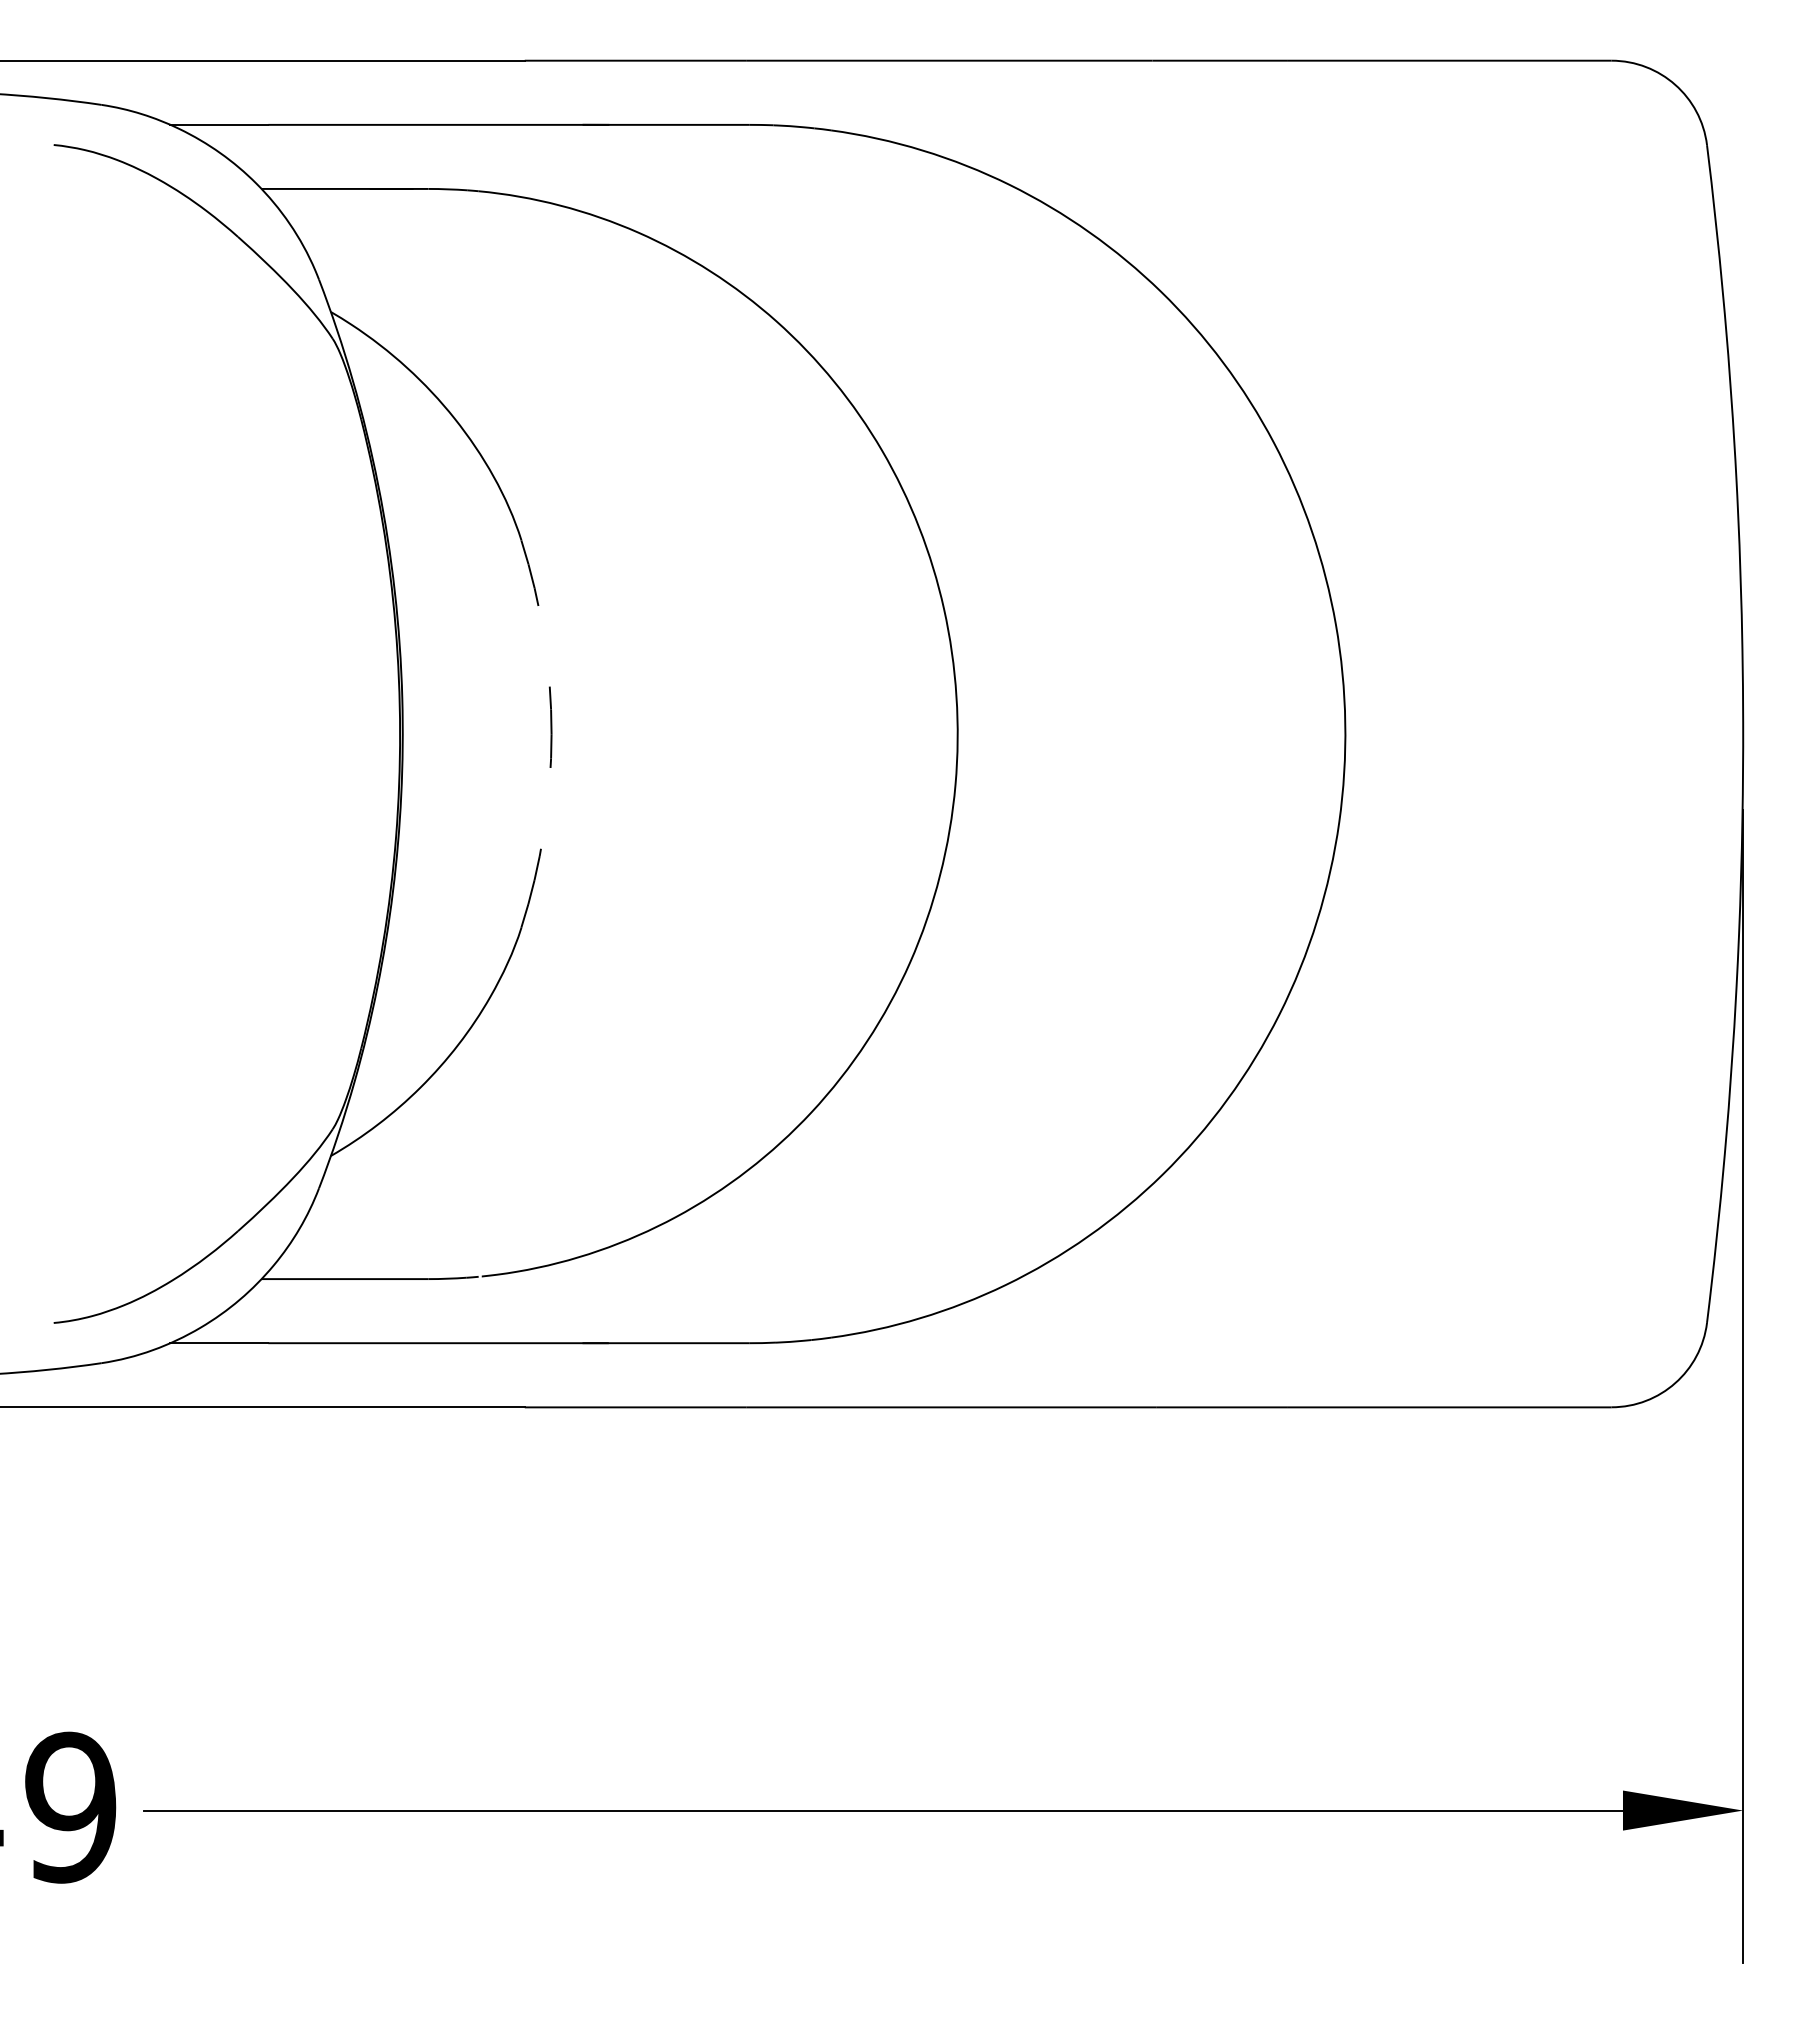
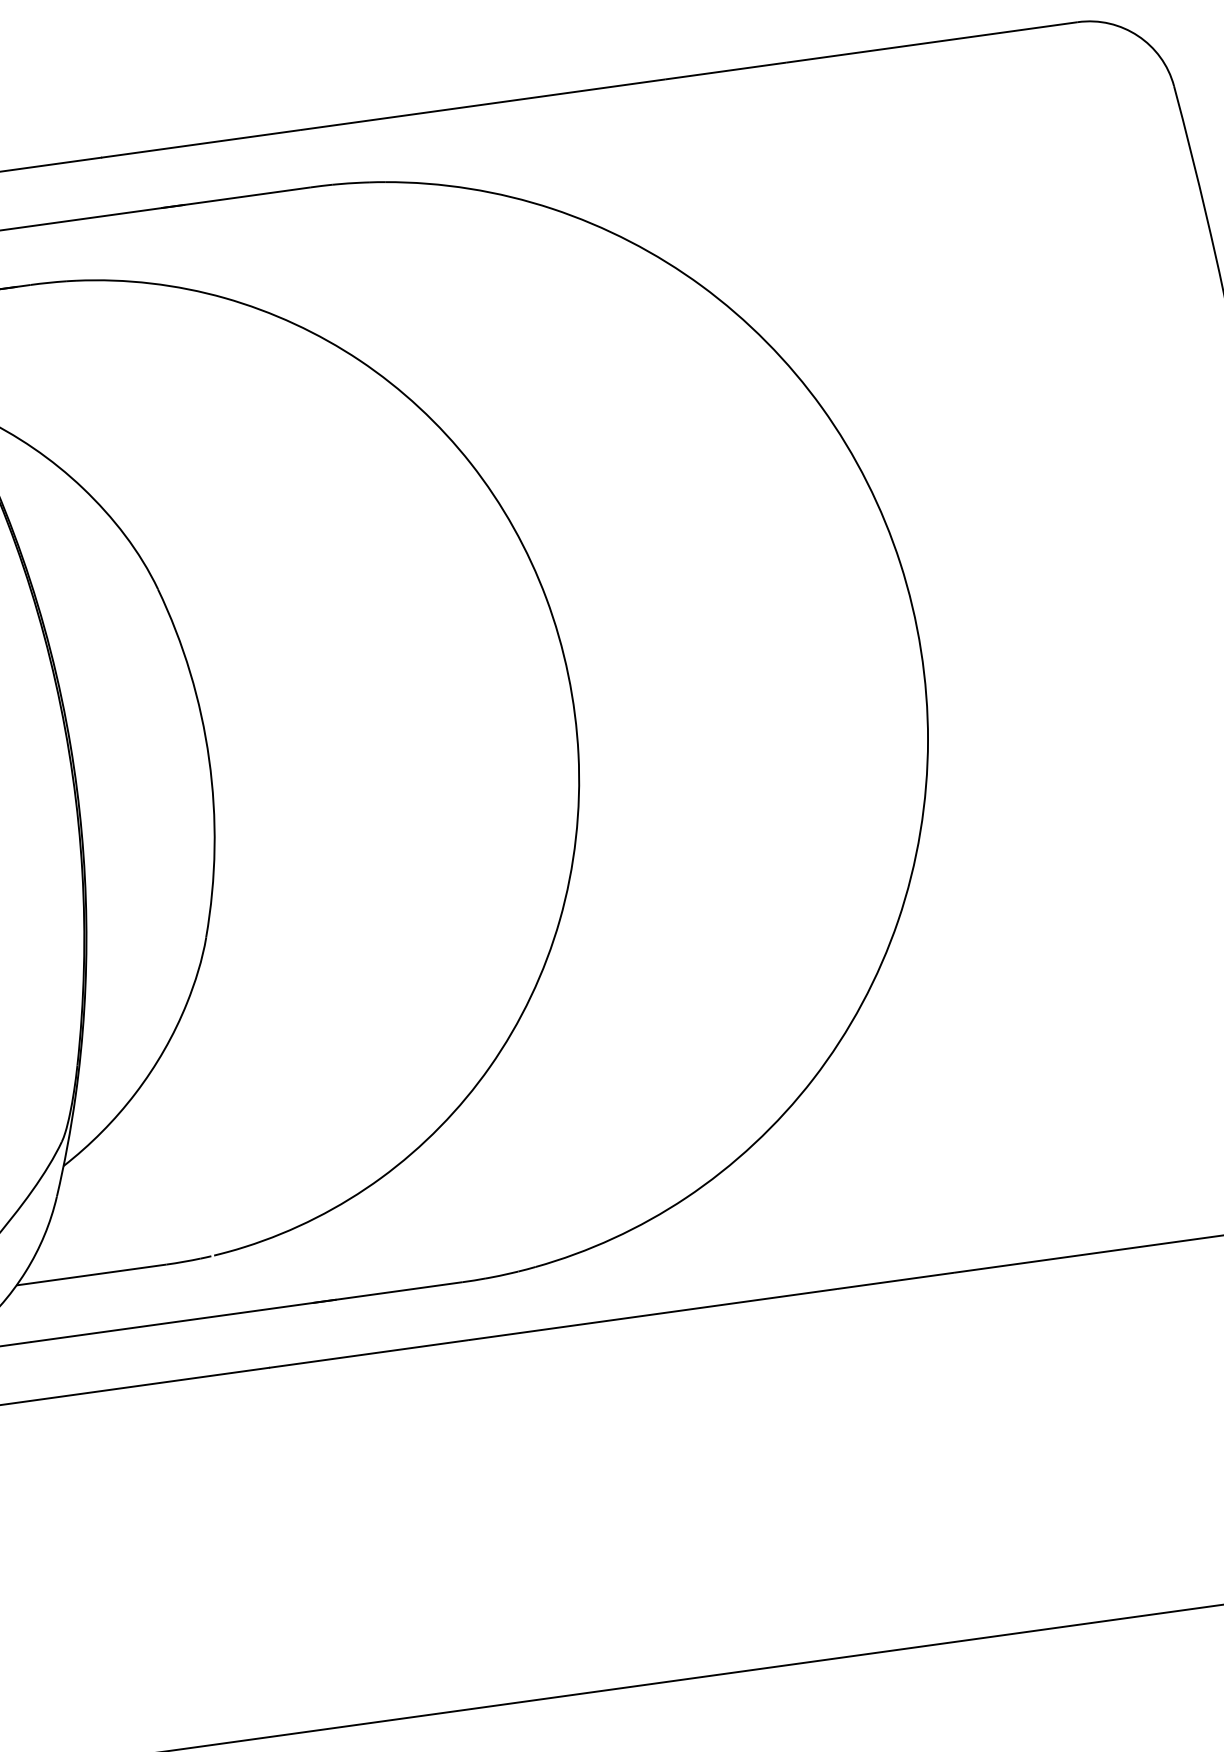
arc: (551, 734) -> (209, 759), dashed -> solid

